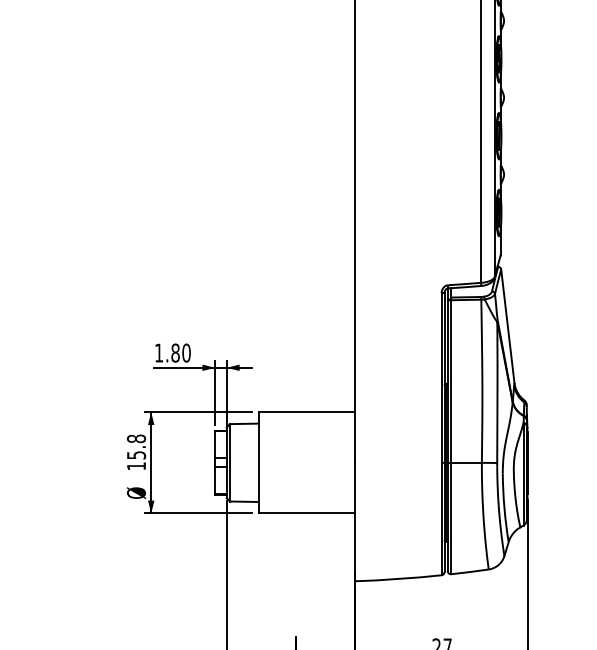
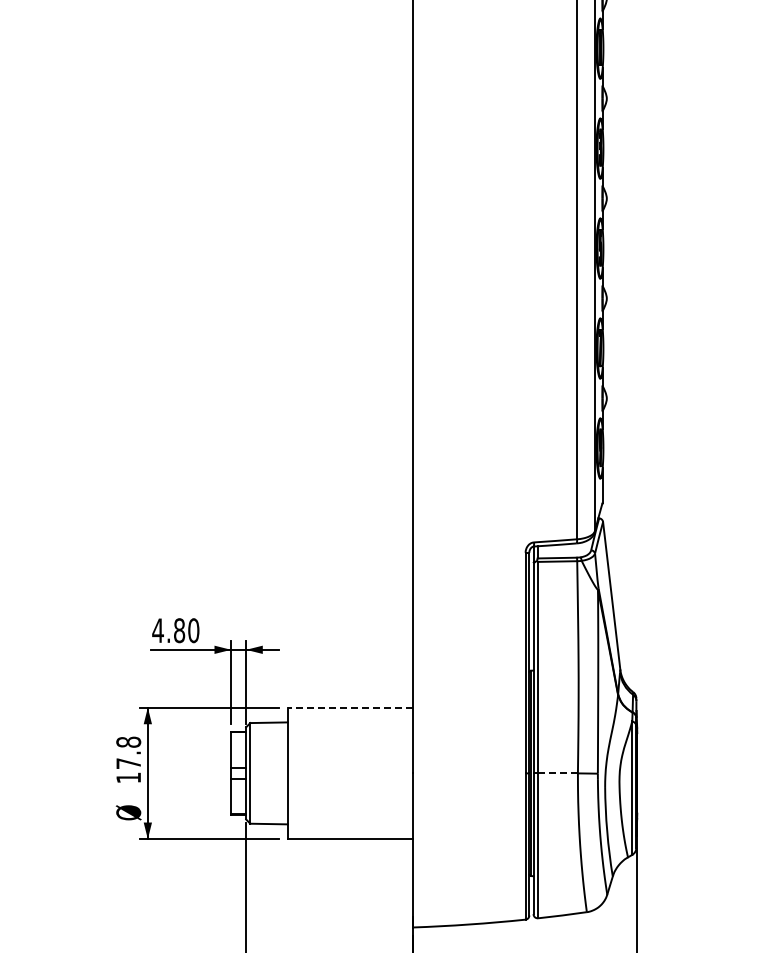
text: (158, 352) -> (157, 630), 1.80 -> 4.80
line: (306, 412) -> (349, 707), solid -> dashed
text: (136, 455) -> (128, 763), 15.8 -> 17.8
line: (466, 462) -> (558, 773), solid -> dashed

